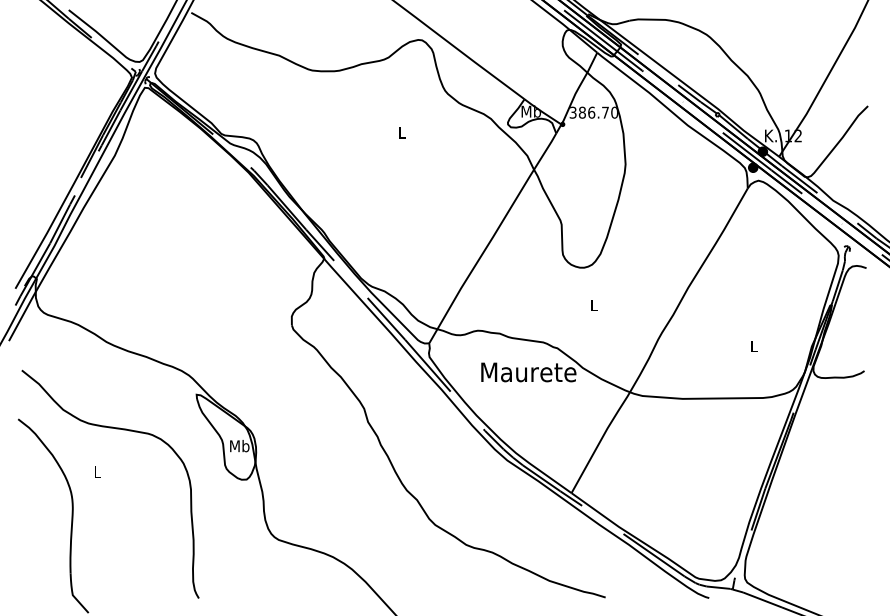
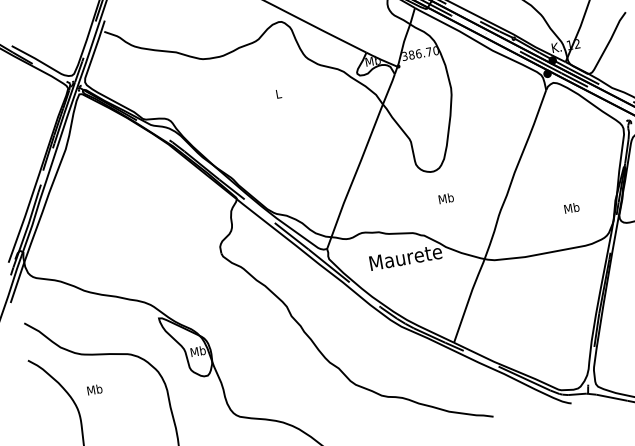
text: (594, 305) -> (446, 198), L -> Mb
text: (753, 346) -> (571, 208), L -> Mb
text: (97, 472) -> (94, 390), L -> Mb

